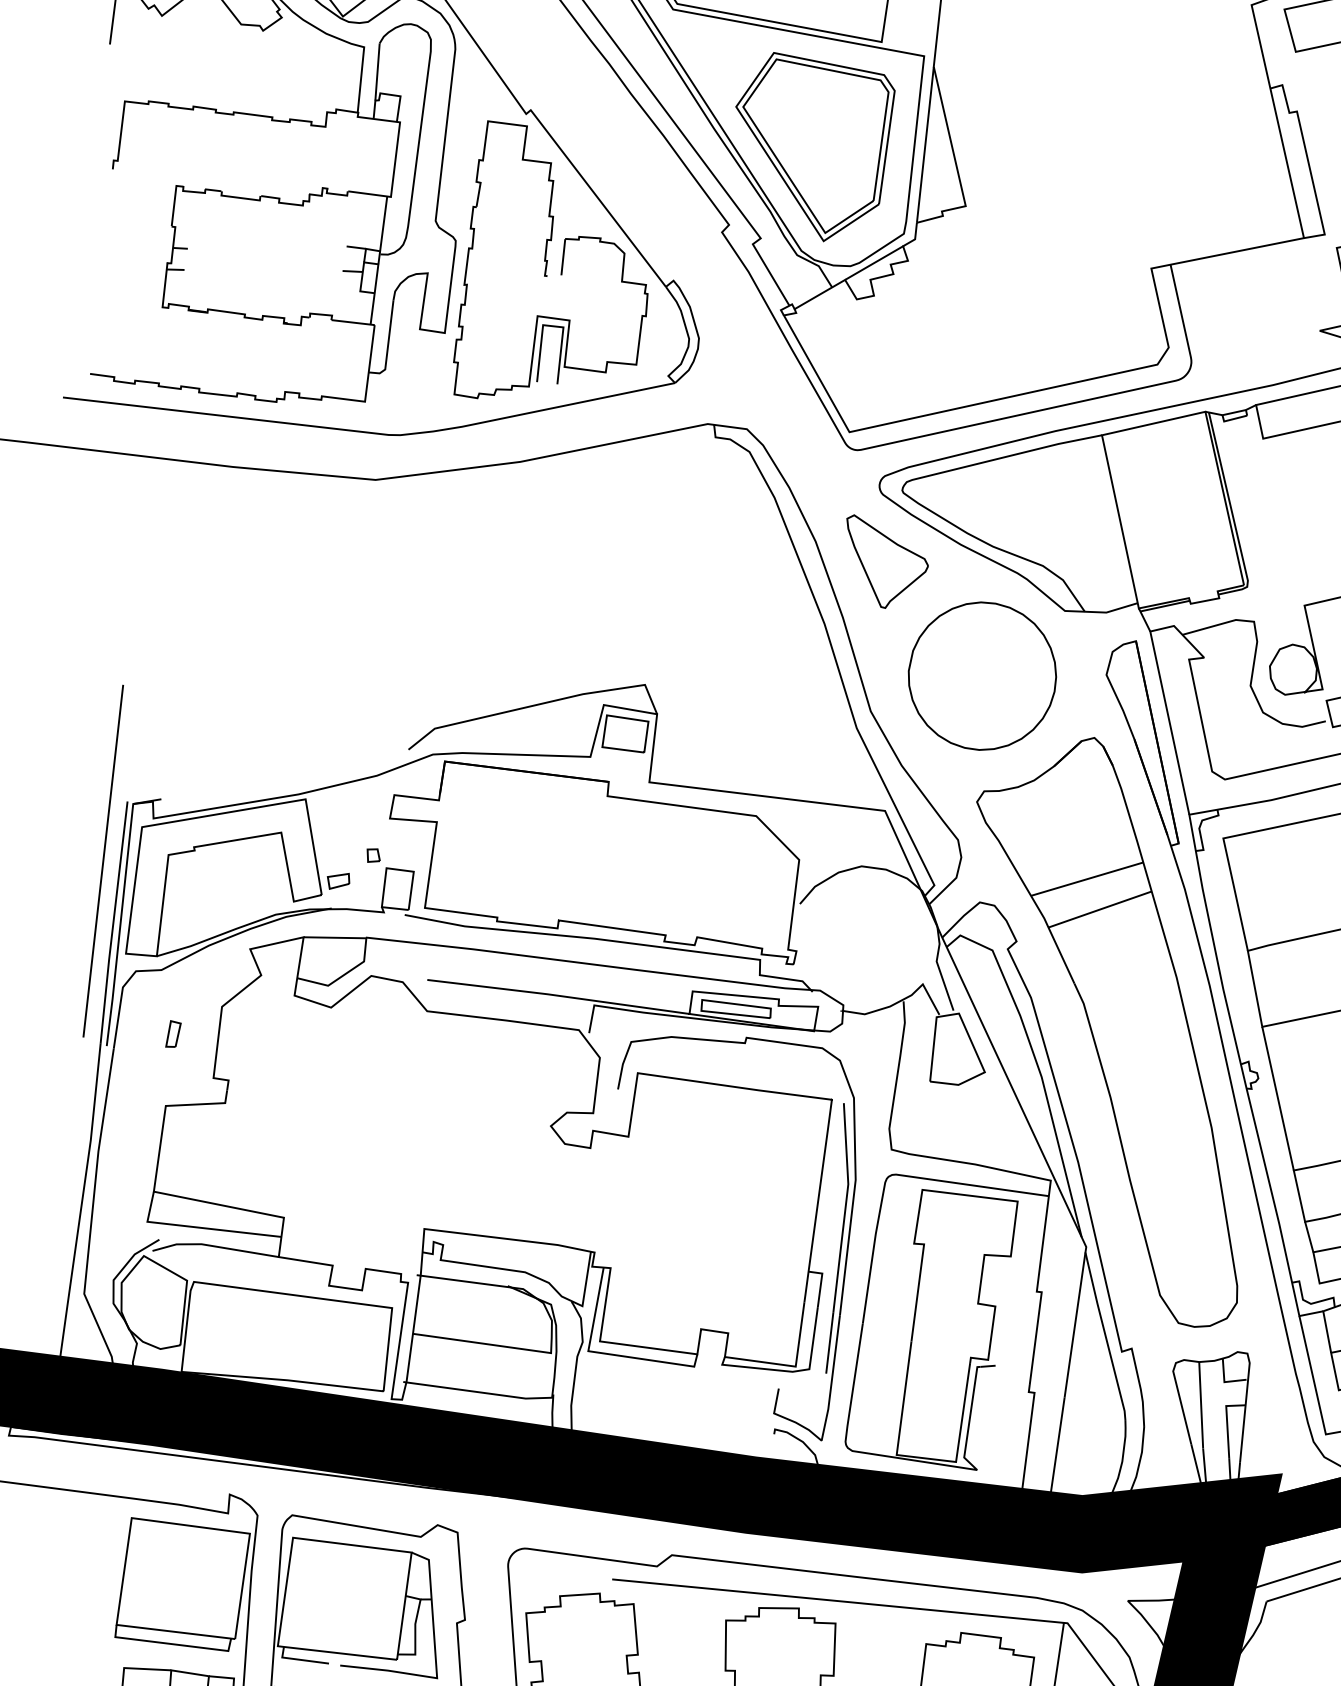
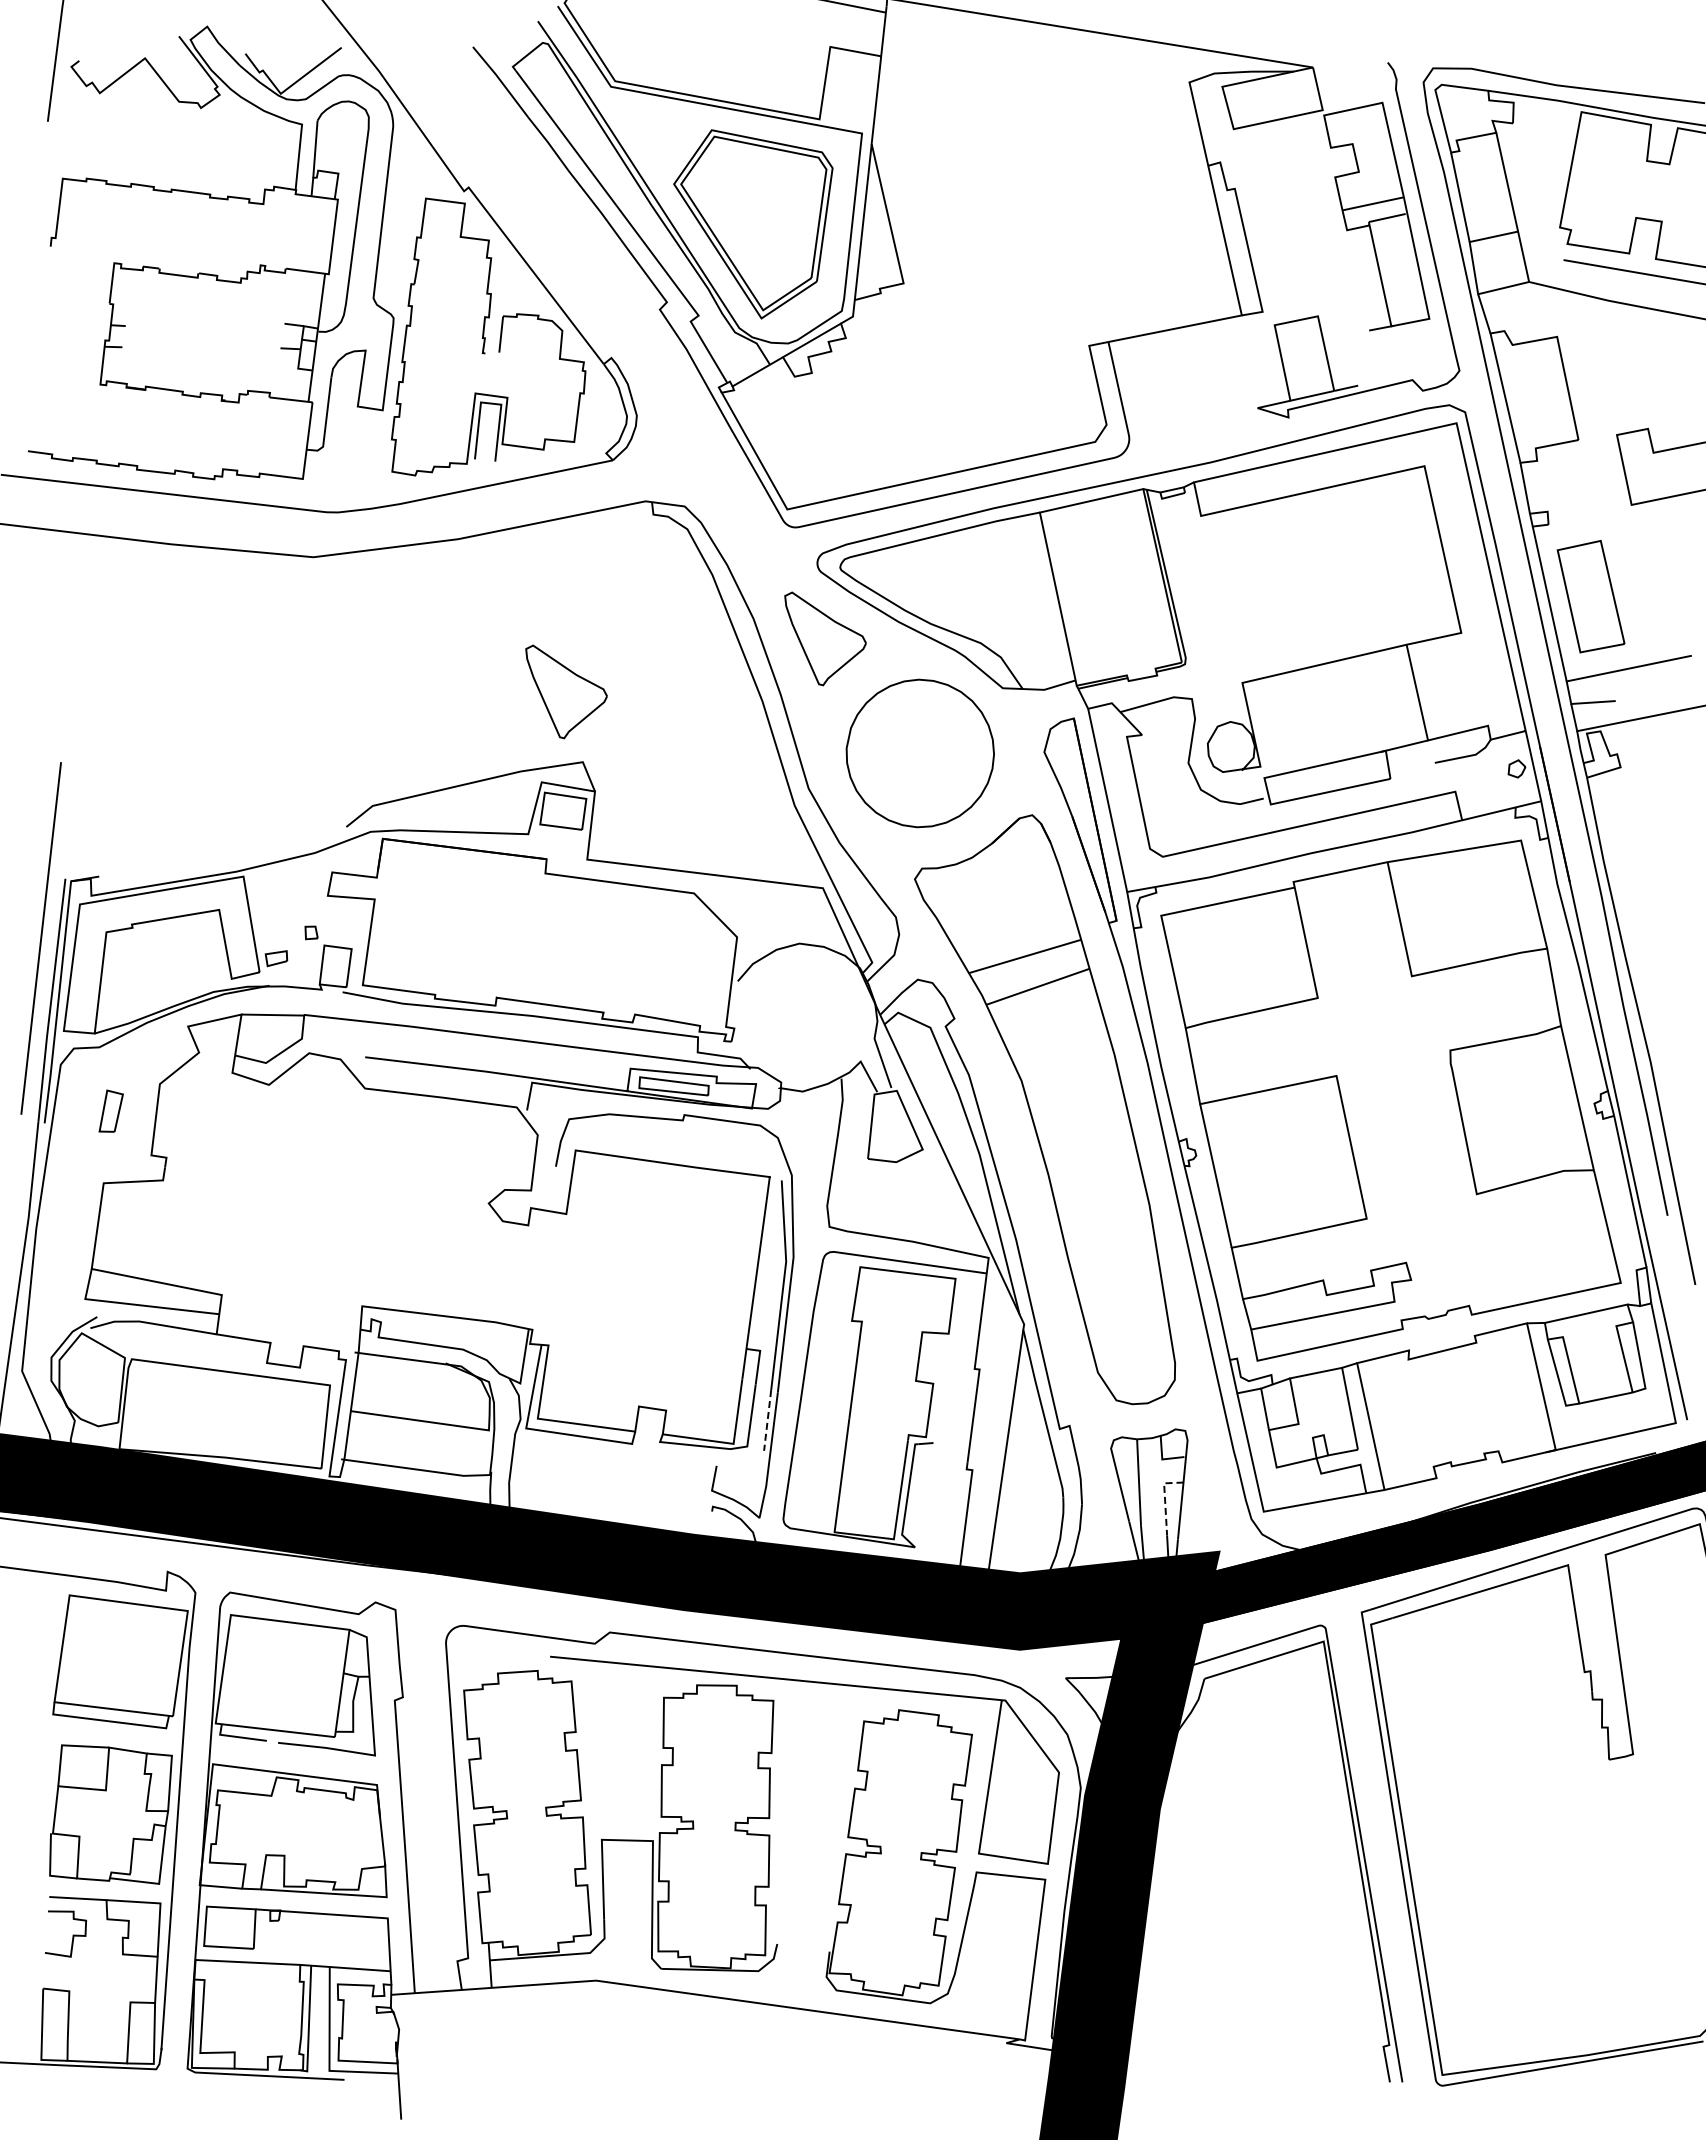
part: (628, 614) -> (566, 691), added
part: (173, 1034) -> (111, 1111), size x1.6
line: (829, 1344) -> (767, 1421), solid -> dashed
line: (1227, 1422) -> (1165, 1499), solid -> dashed

